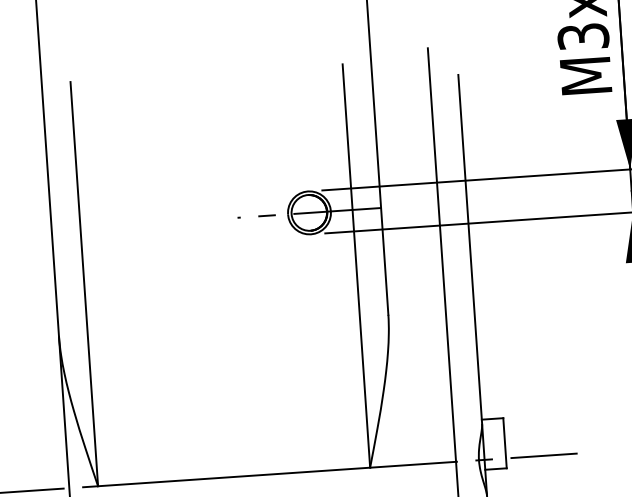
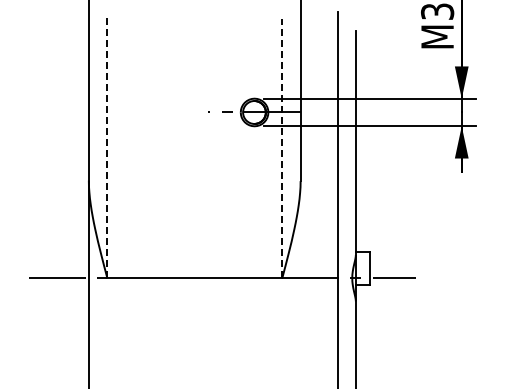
line: (356, 265) -> (282, 148), solid -> dashed
line: (84, 284) -> (107, 148), solid -> dashed

